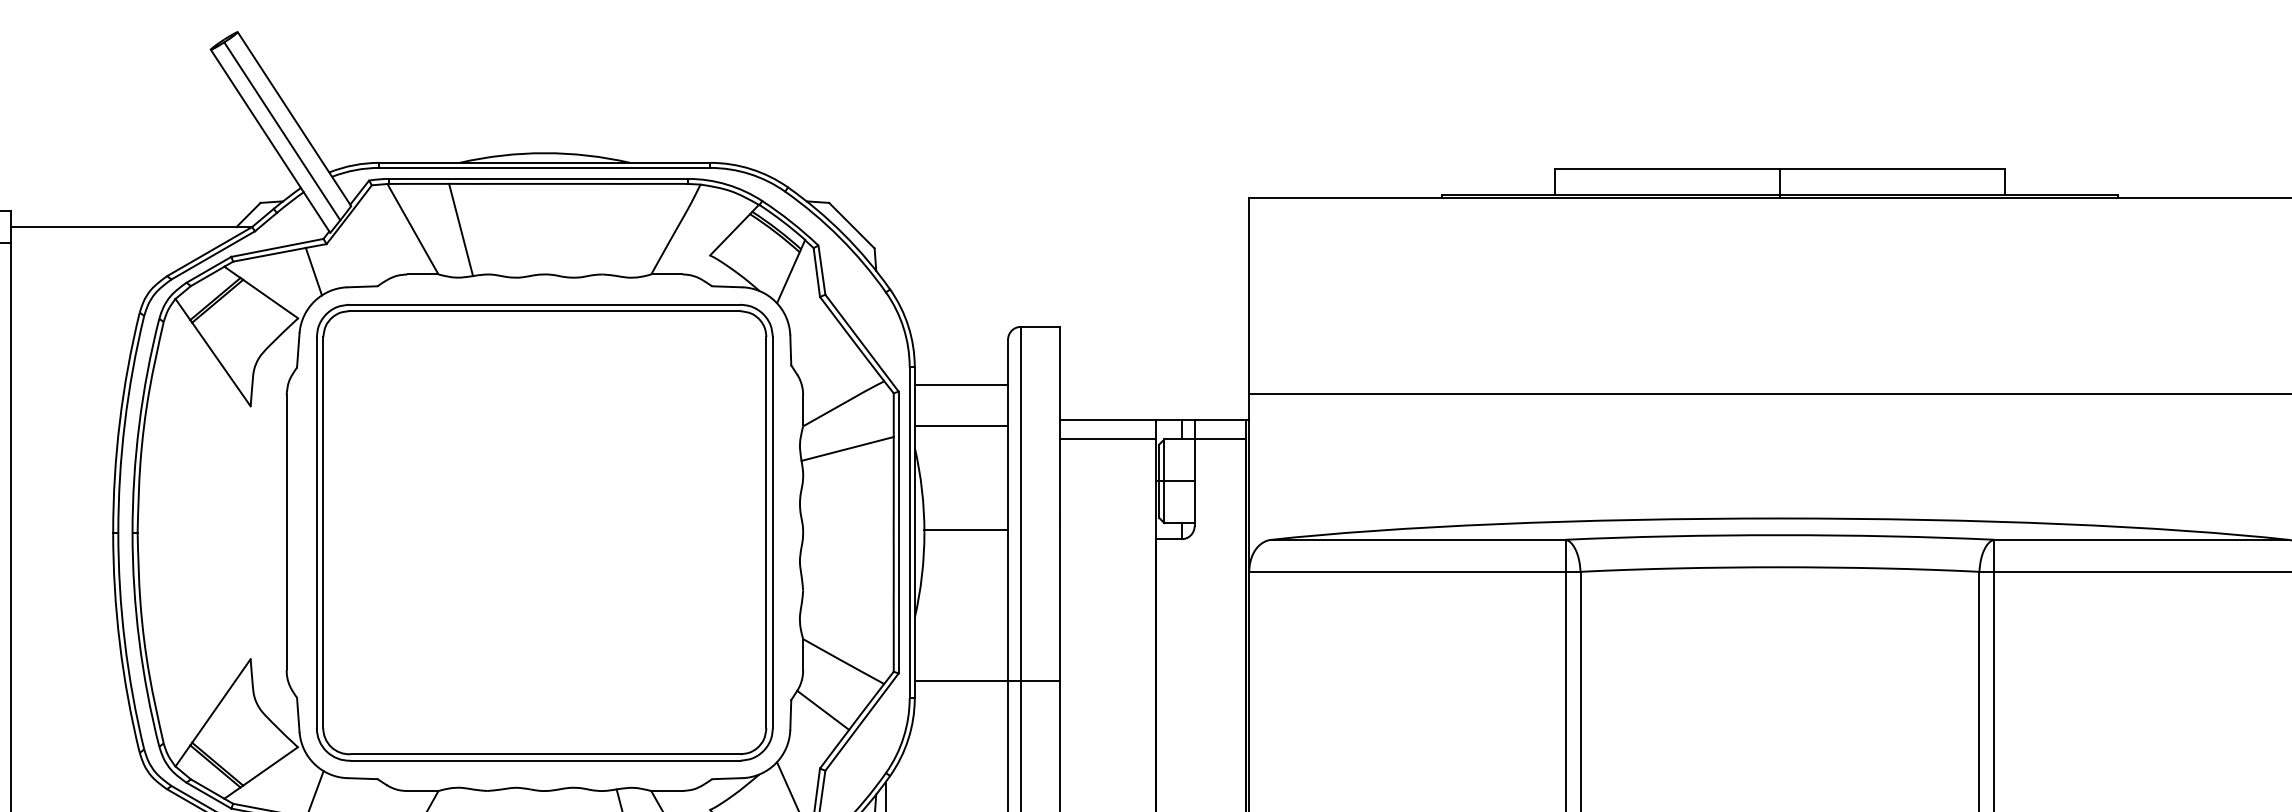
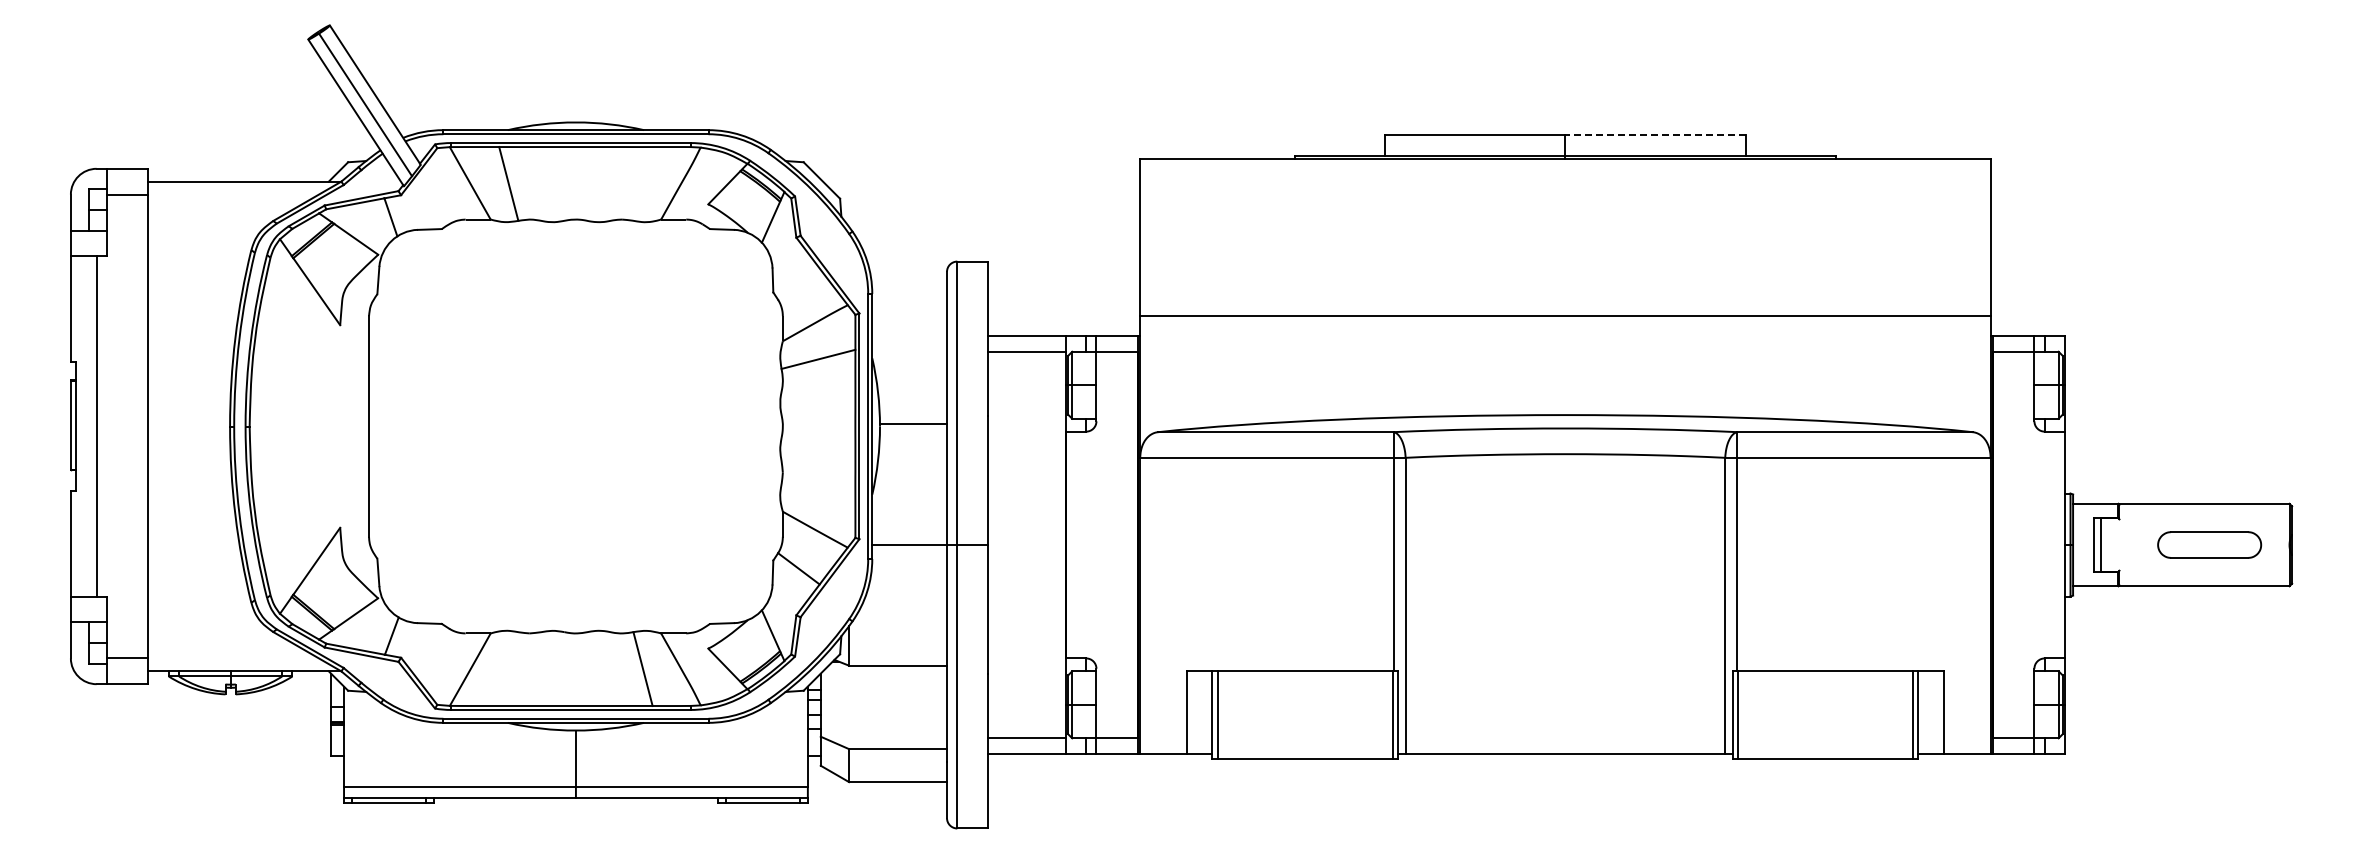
line: (1892, 169) -> (1655, 135), solid -> dashed
line: (961, 384) -> (909, 307), removed
line: (961, 425) -> (909, 340), removed
part: (544, 532) -> (575, 426), removed

